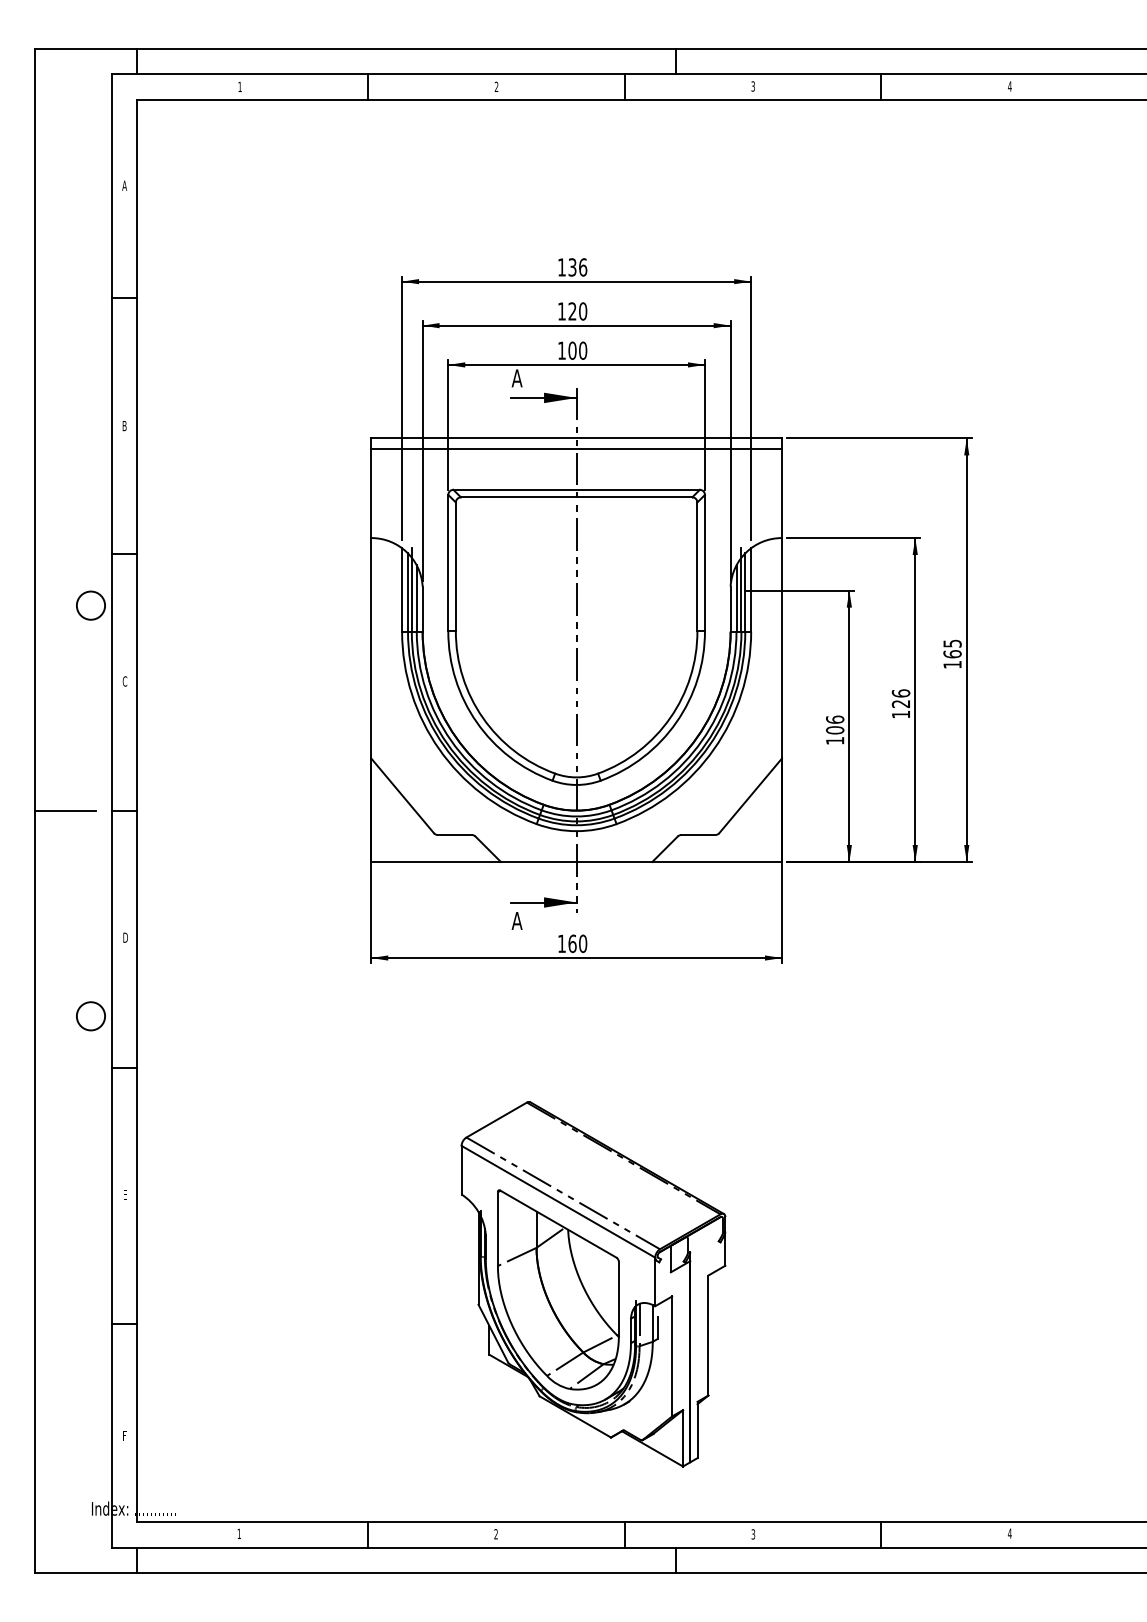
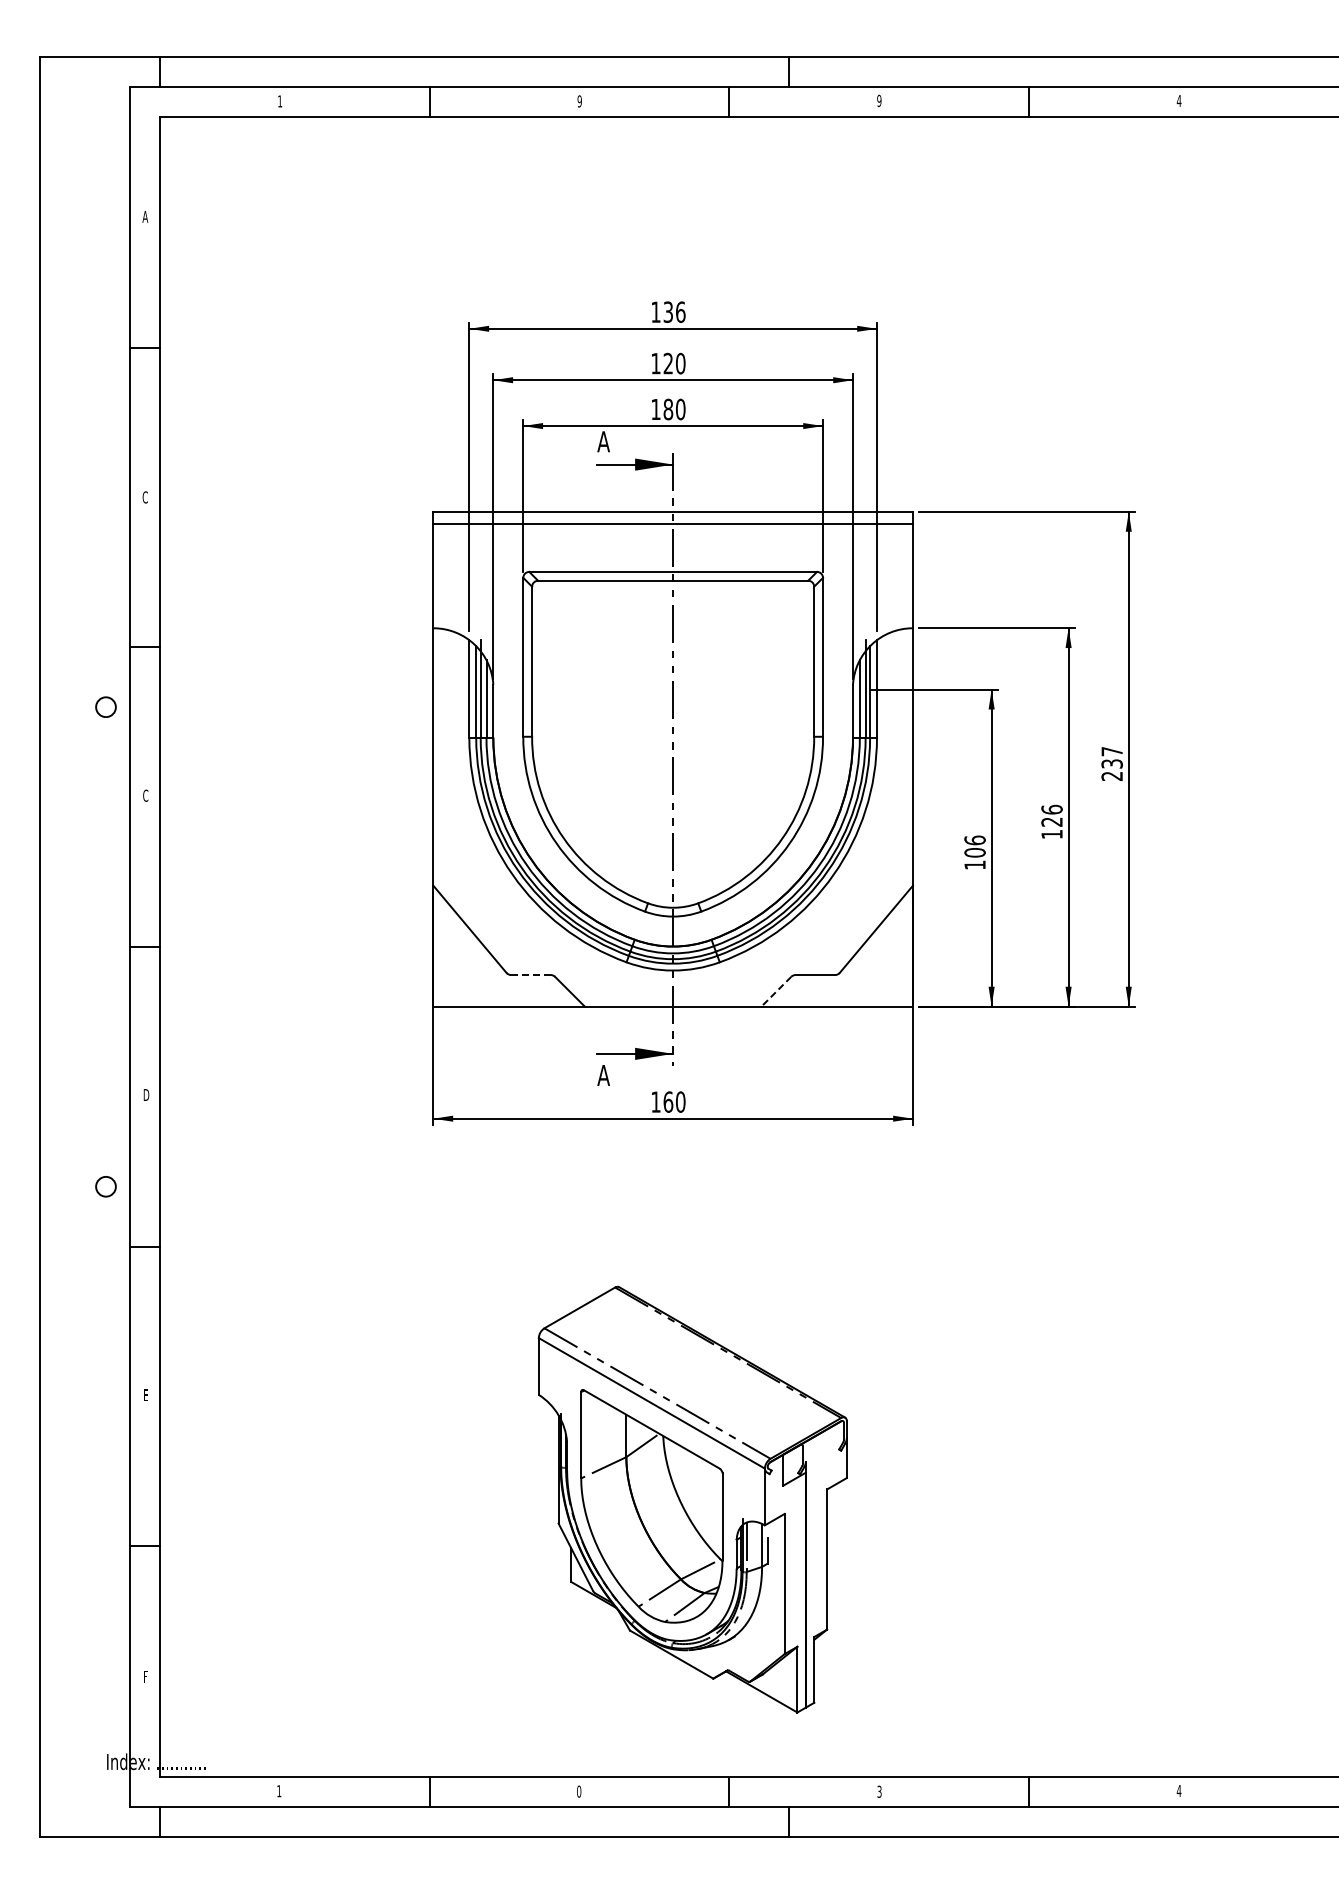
text: (496, 86) -> (579, 101), 2 -> 9
text: (753, 86) -> (879, 100), 3 -> 9
text: (572, 350) -> (668, 409), 100 -> 180
text: (123, 426) -> (144, 497), B -> C
circle: (90, 605) -> (105, 706), size x0.6
text: (951, 653) -> (1111, 763), 165 -> 237
line: (65, 811) -> (76, 947), removed
line: (454, 835) -> (530, 975), solid -> dashed
line: (665, 849) -> (776, 992), solid -> dashed
circle: (90, 1016) -> (105, 1186), size x0.6
text: (496, 1534) -> (579, 1791), 2 -> 0

